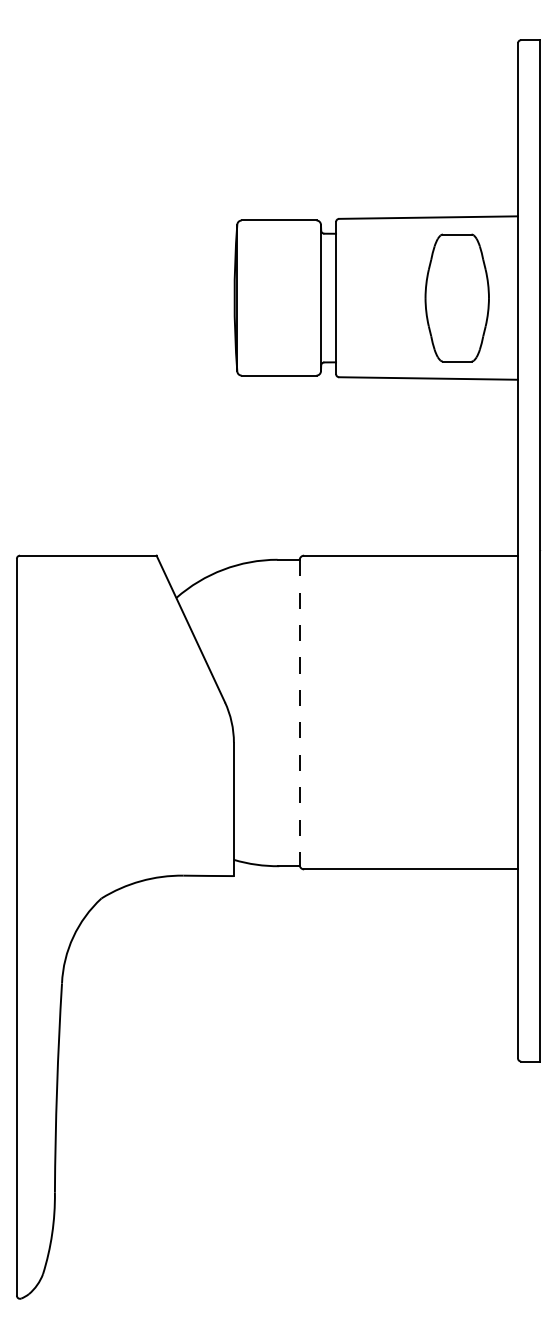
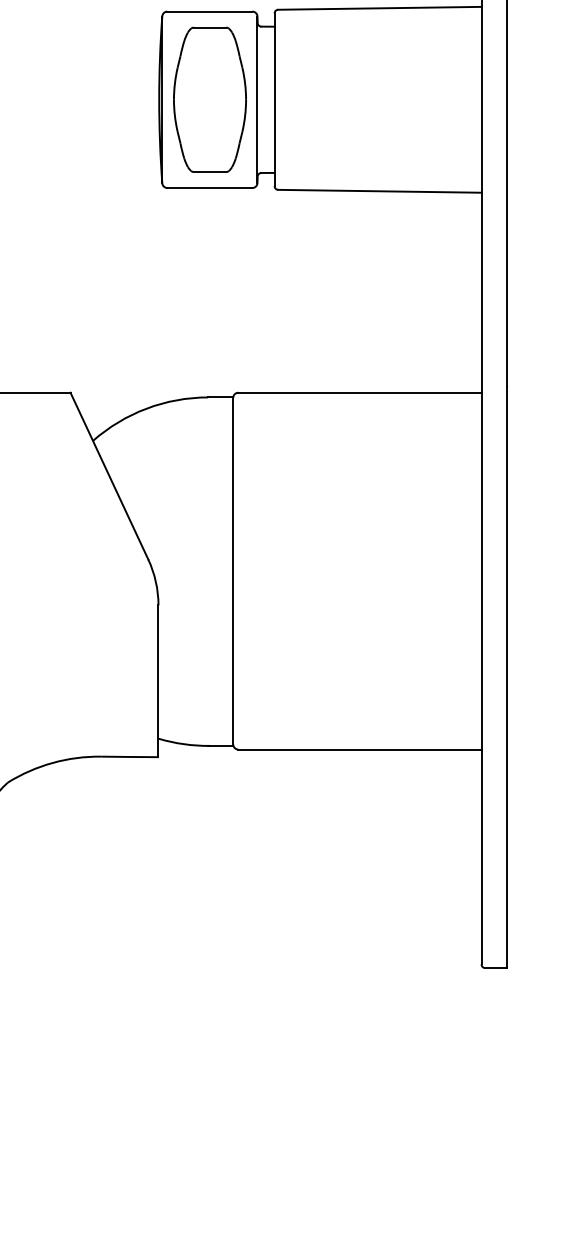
part: (456, 297) -> (209, 99), moved
line: (299, 713) -> (233, 572), dashed -> solid

